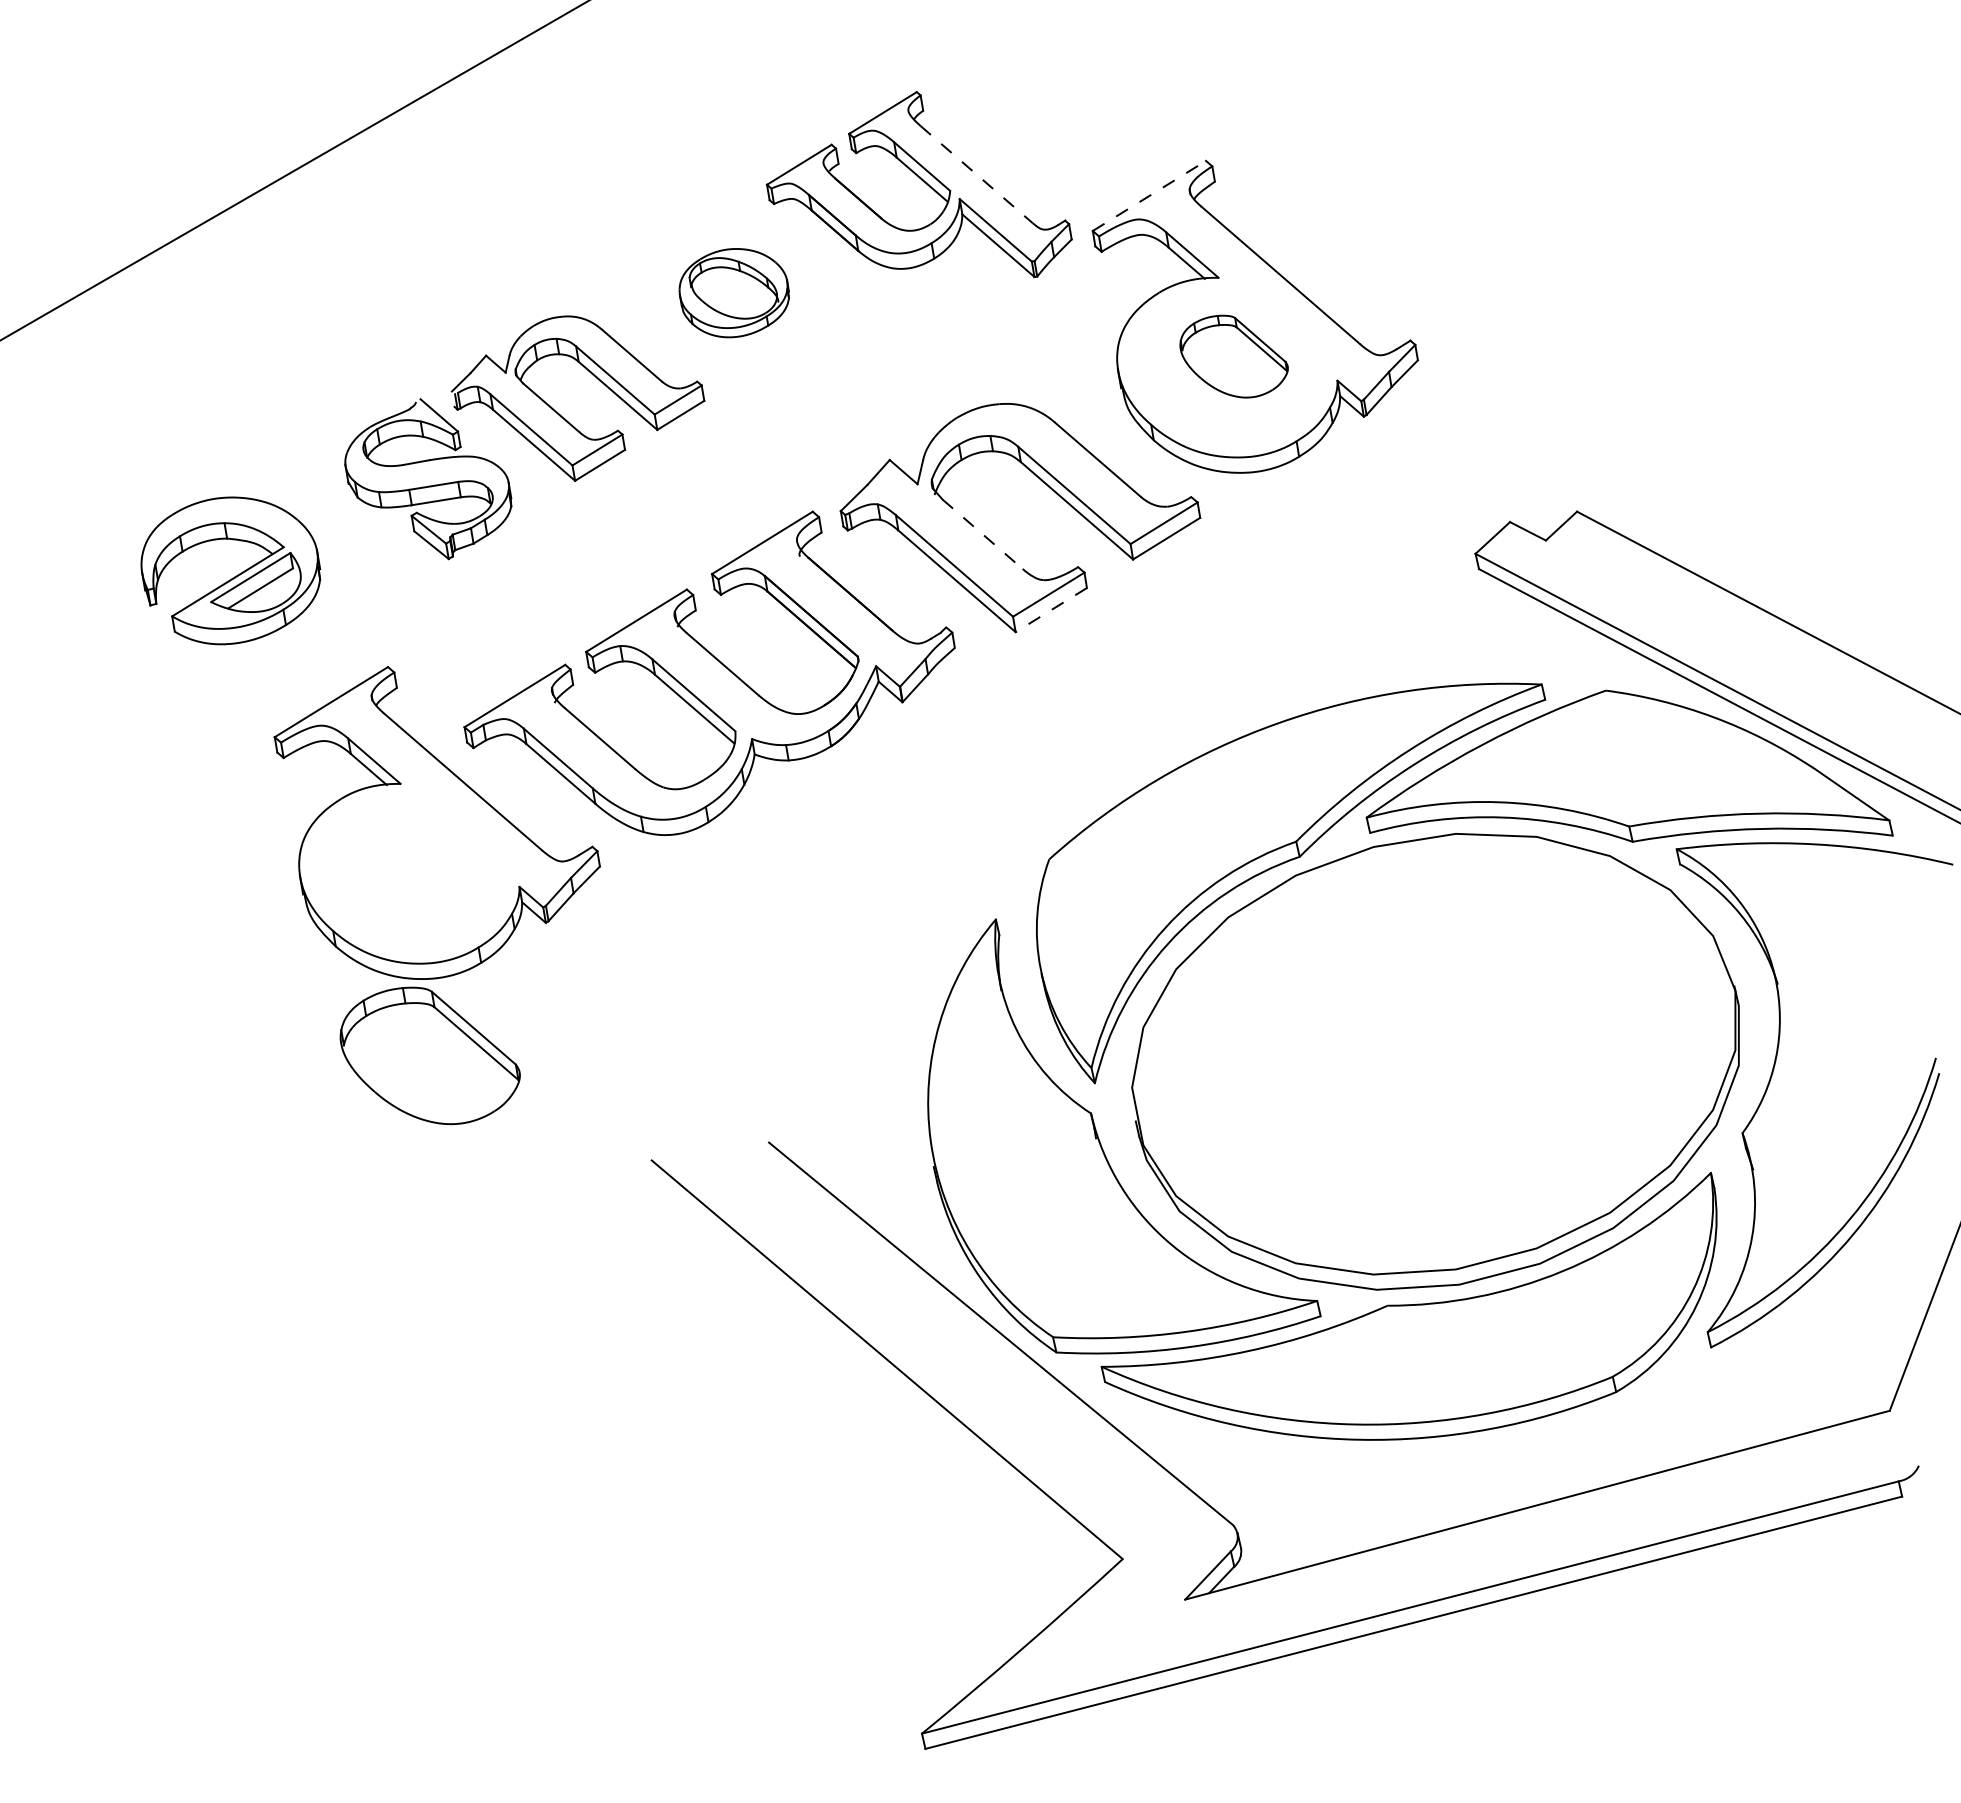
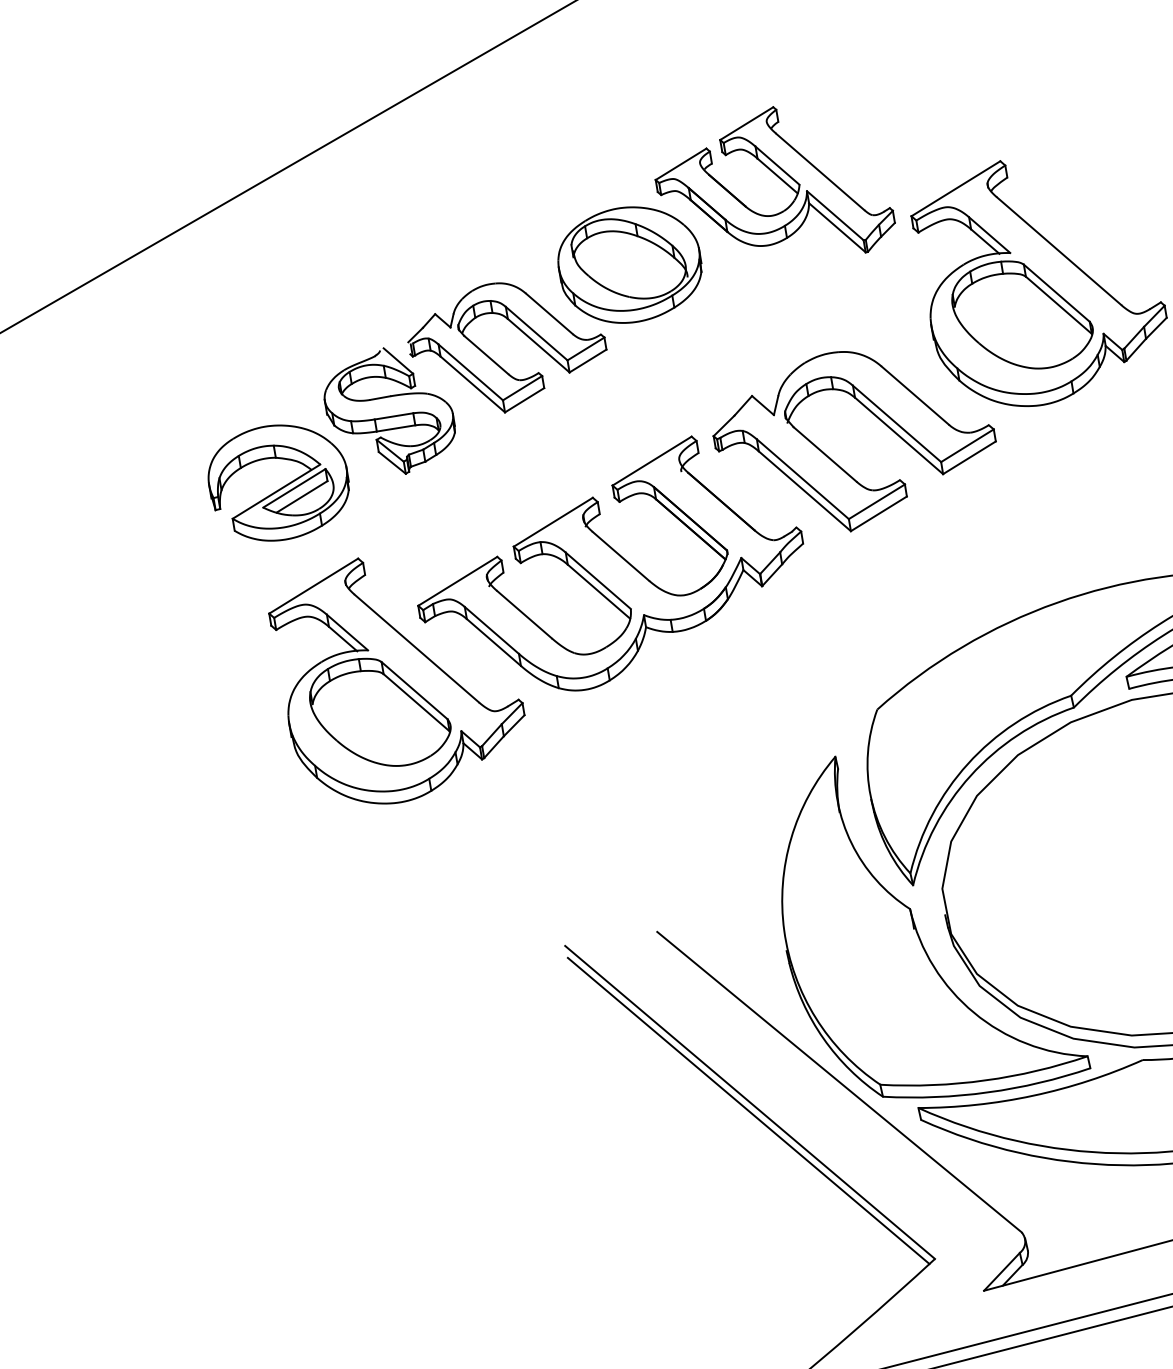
line: (976, 174) -> (820, 171), dashed -> solid
line: (1149, 195) -> (955, 188), dashed -> solid
part: (734, 292) -> (630, 264), size x1.67
part: (1233, 356) -> (1021, 314), size x1.67
line: (982, 534) -> (824, 454), dashed -> solid
part: (234, 576) -> (281, 487), moved
line: (1051, 610) -> (879, 514), dashed -> solid
part: (429, 1055) -> (379, 712), moved
line: (885, 1370) -> (748, 1110), added

